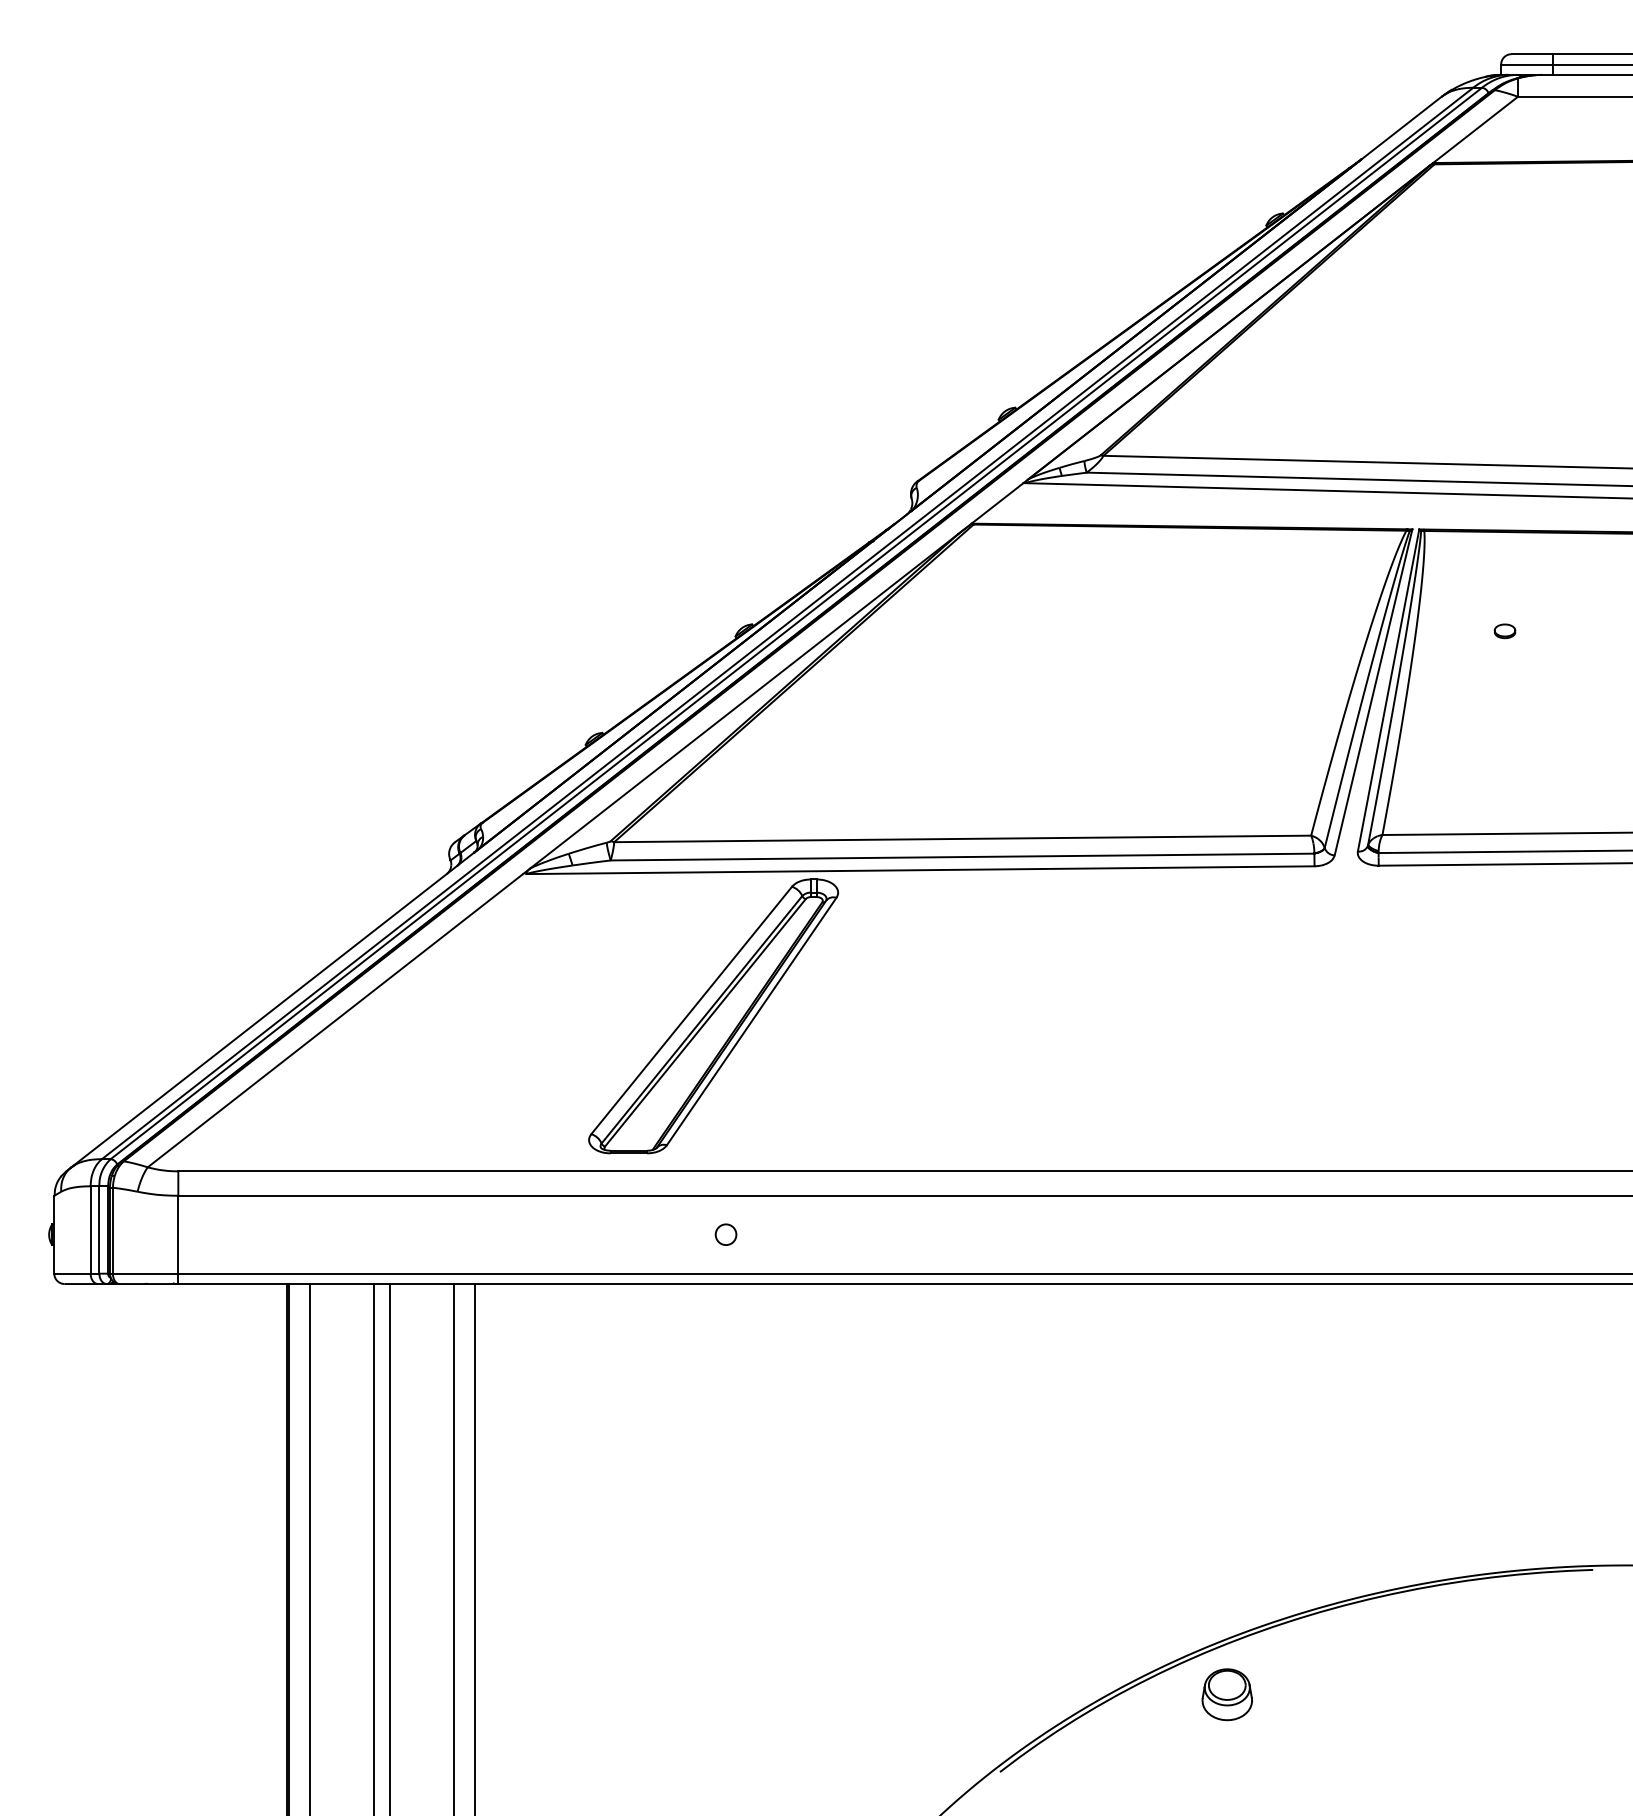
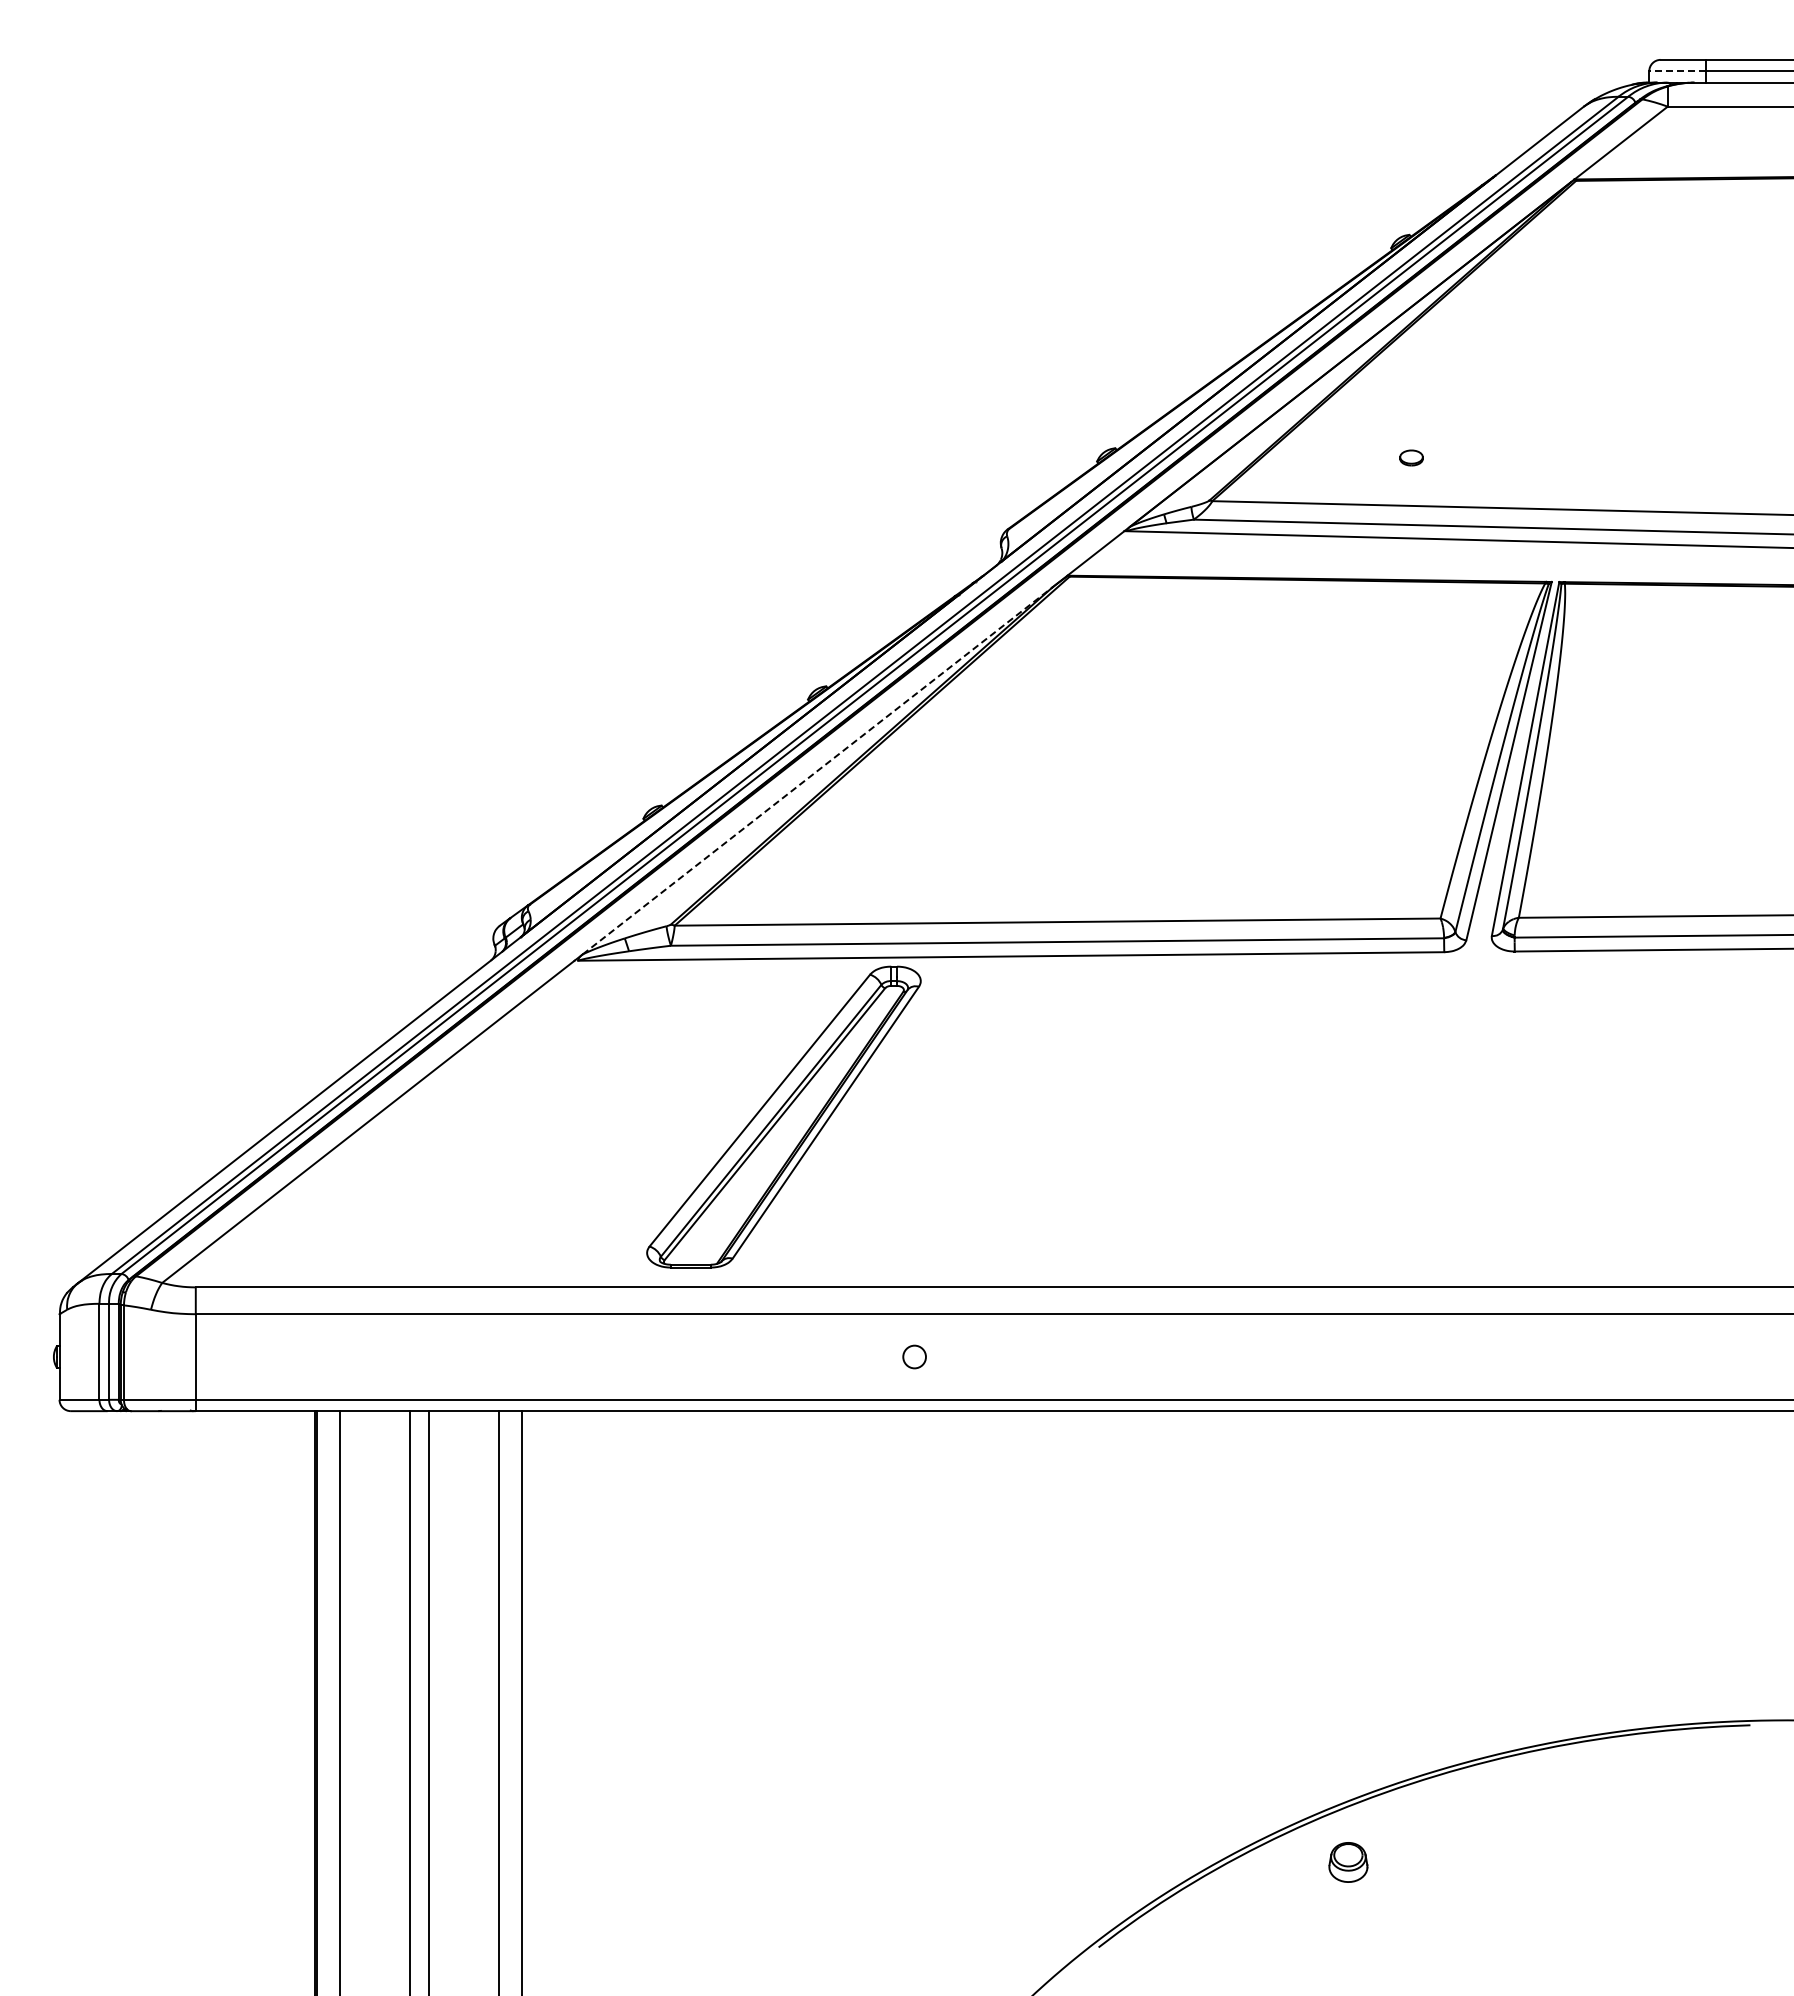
line: (1526, 64) -> (1677, 71), solid -> dashed
part: (1504, 630) -> (1411, 457), moved
line: (745, 700) -> (818, 770), solid -> dashed
circle: (725, 1234) -> (914, 1356), moved
part: (1227, 1694) -> (1348, 1862), size x0.7

